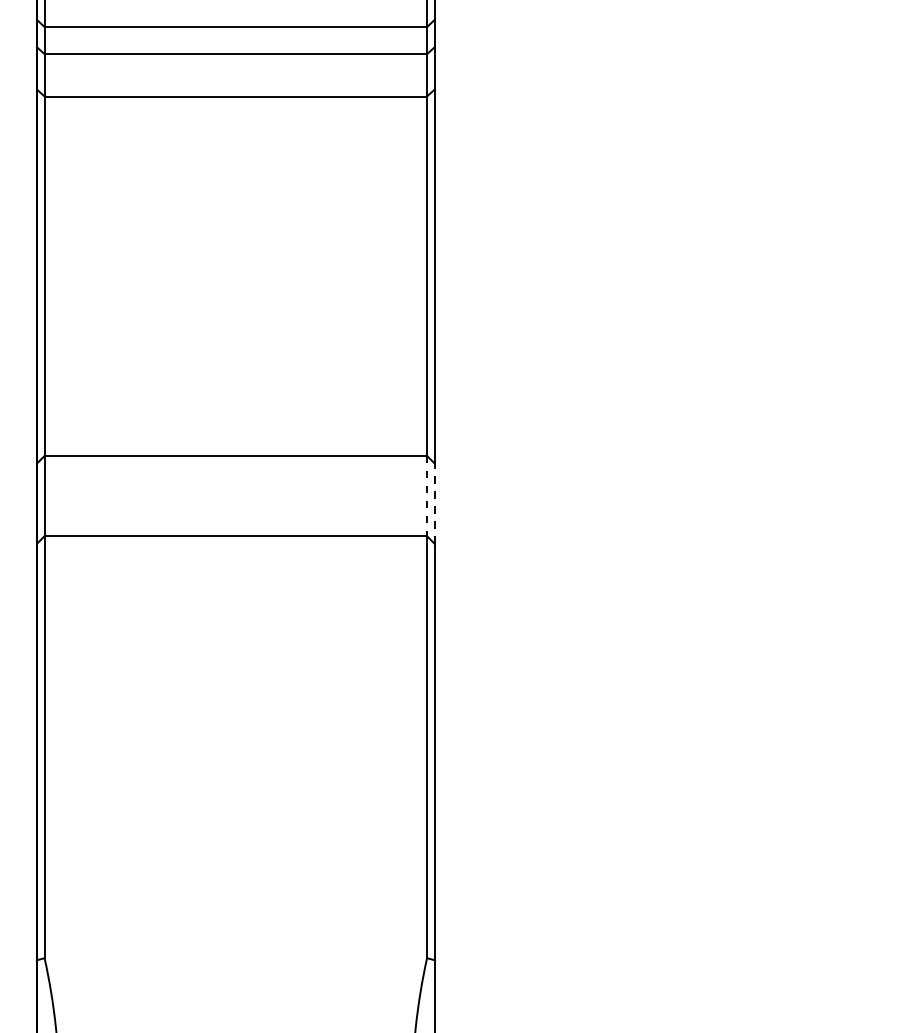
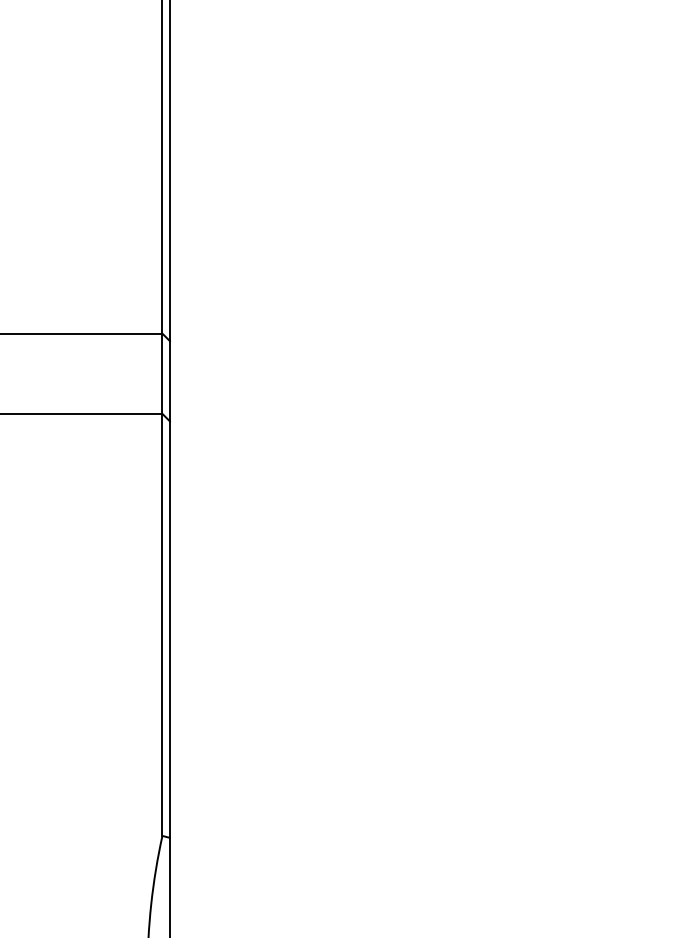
line: (427, 496) -> (162, 374), dashed -> solid
line: (434, 503) -> (169, 381), dashed -> solid

